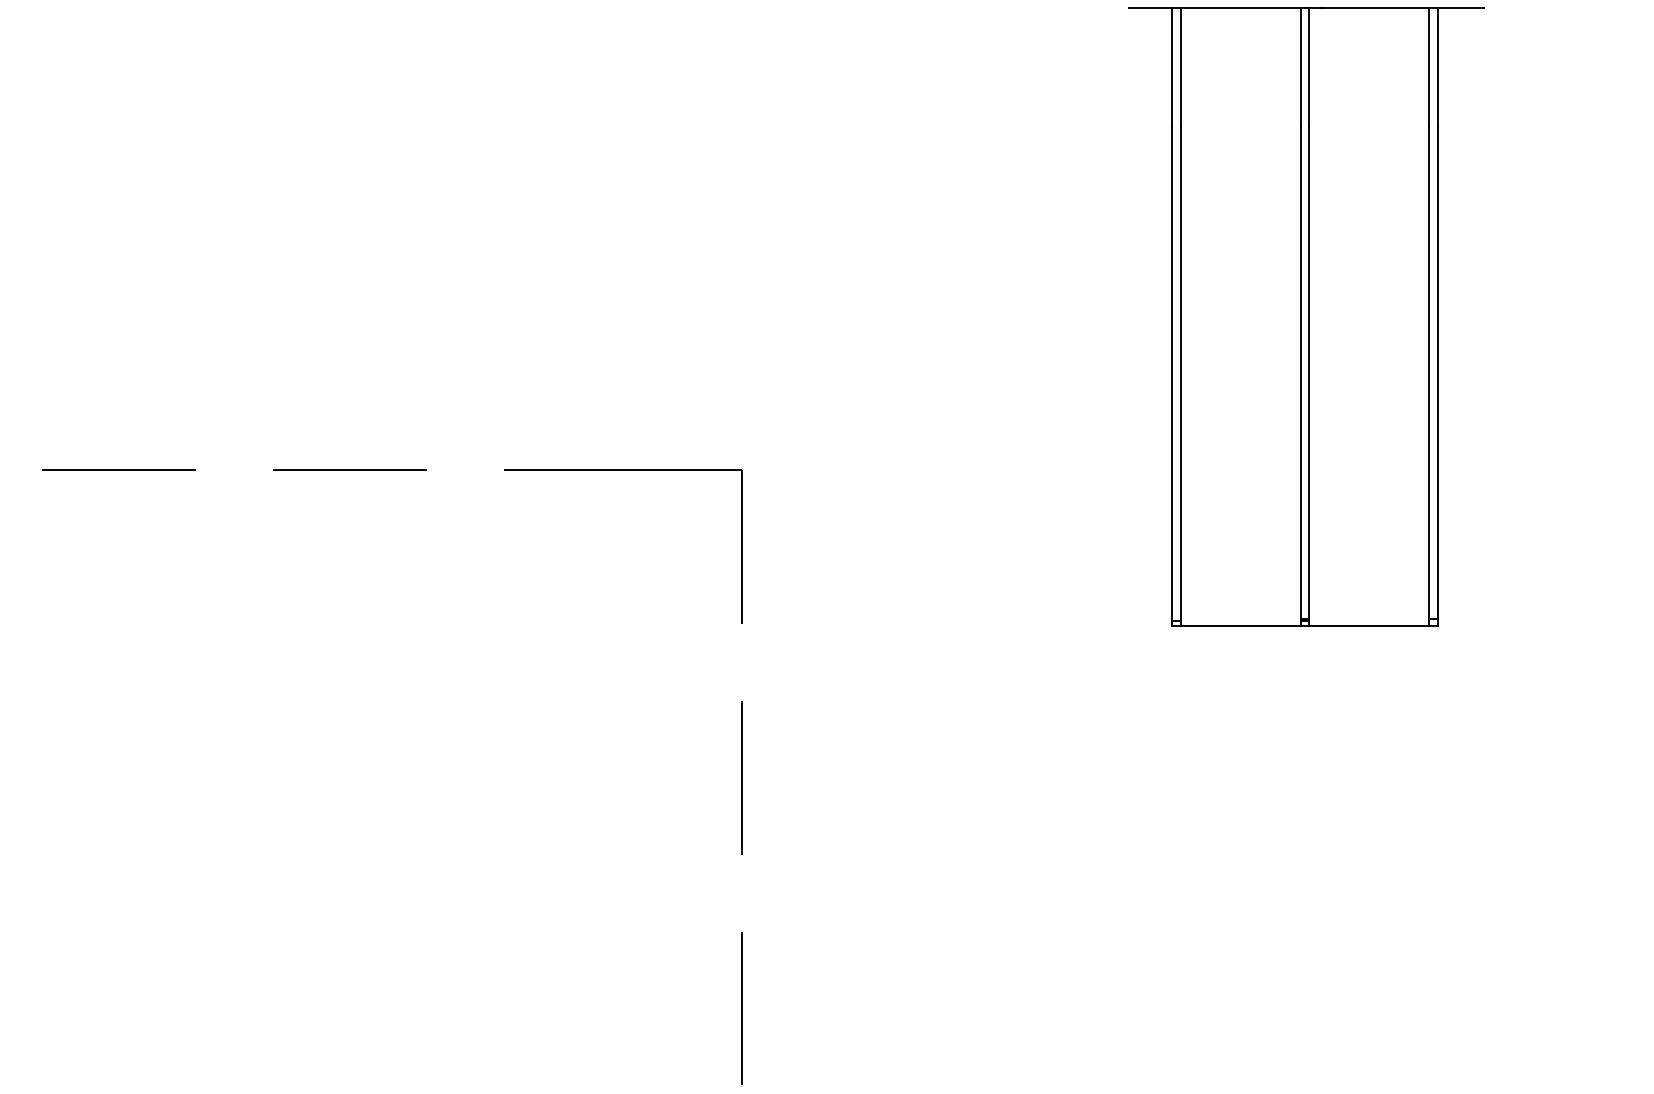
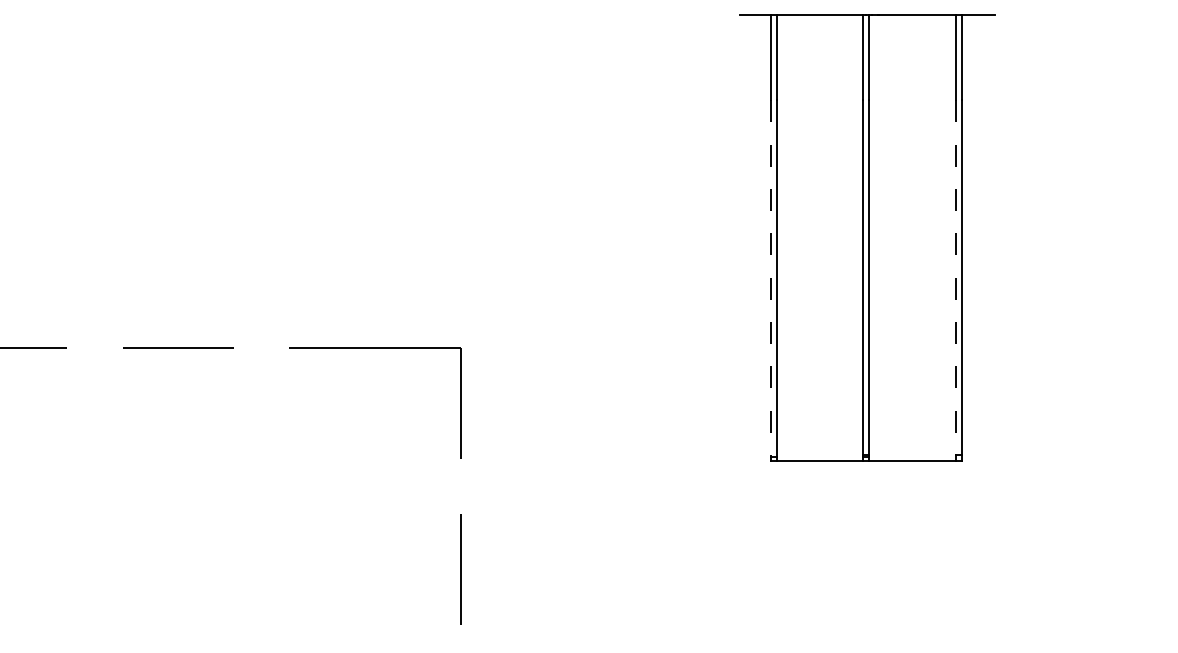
line: (1428, 373) -> (955, 278), solid -> dashed
line: (1171, 374) -> (770, 279), solid -> dashed

